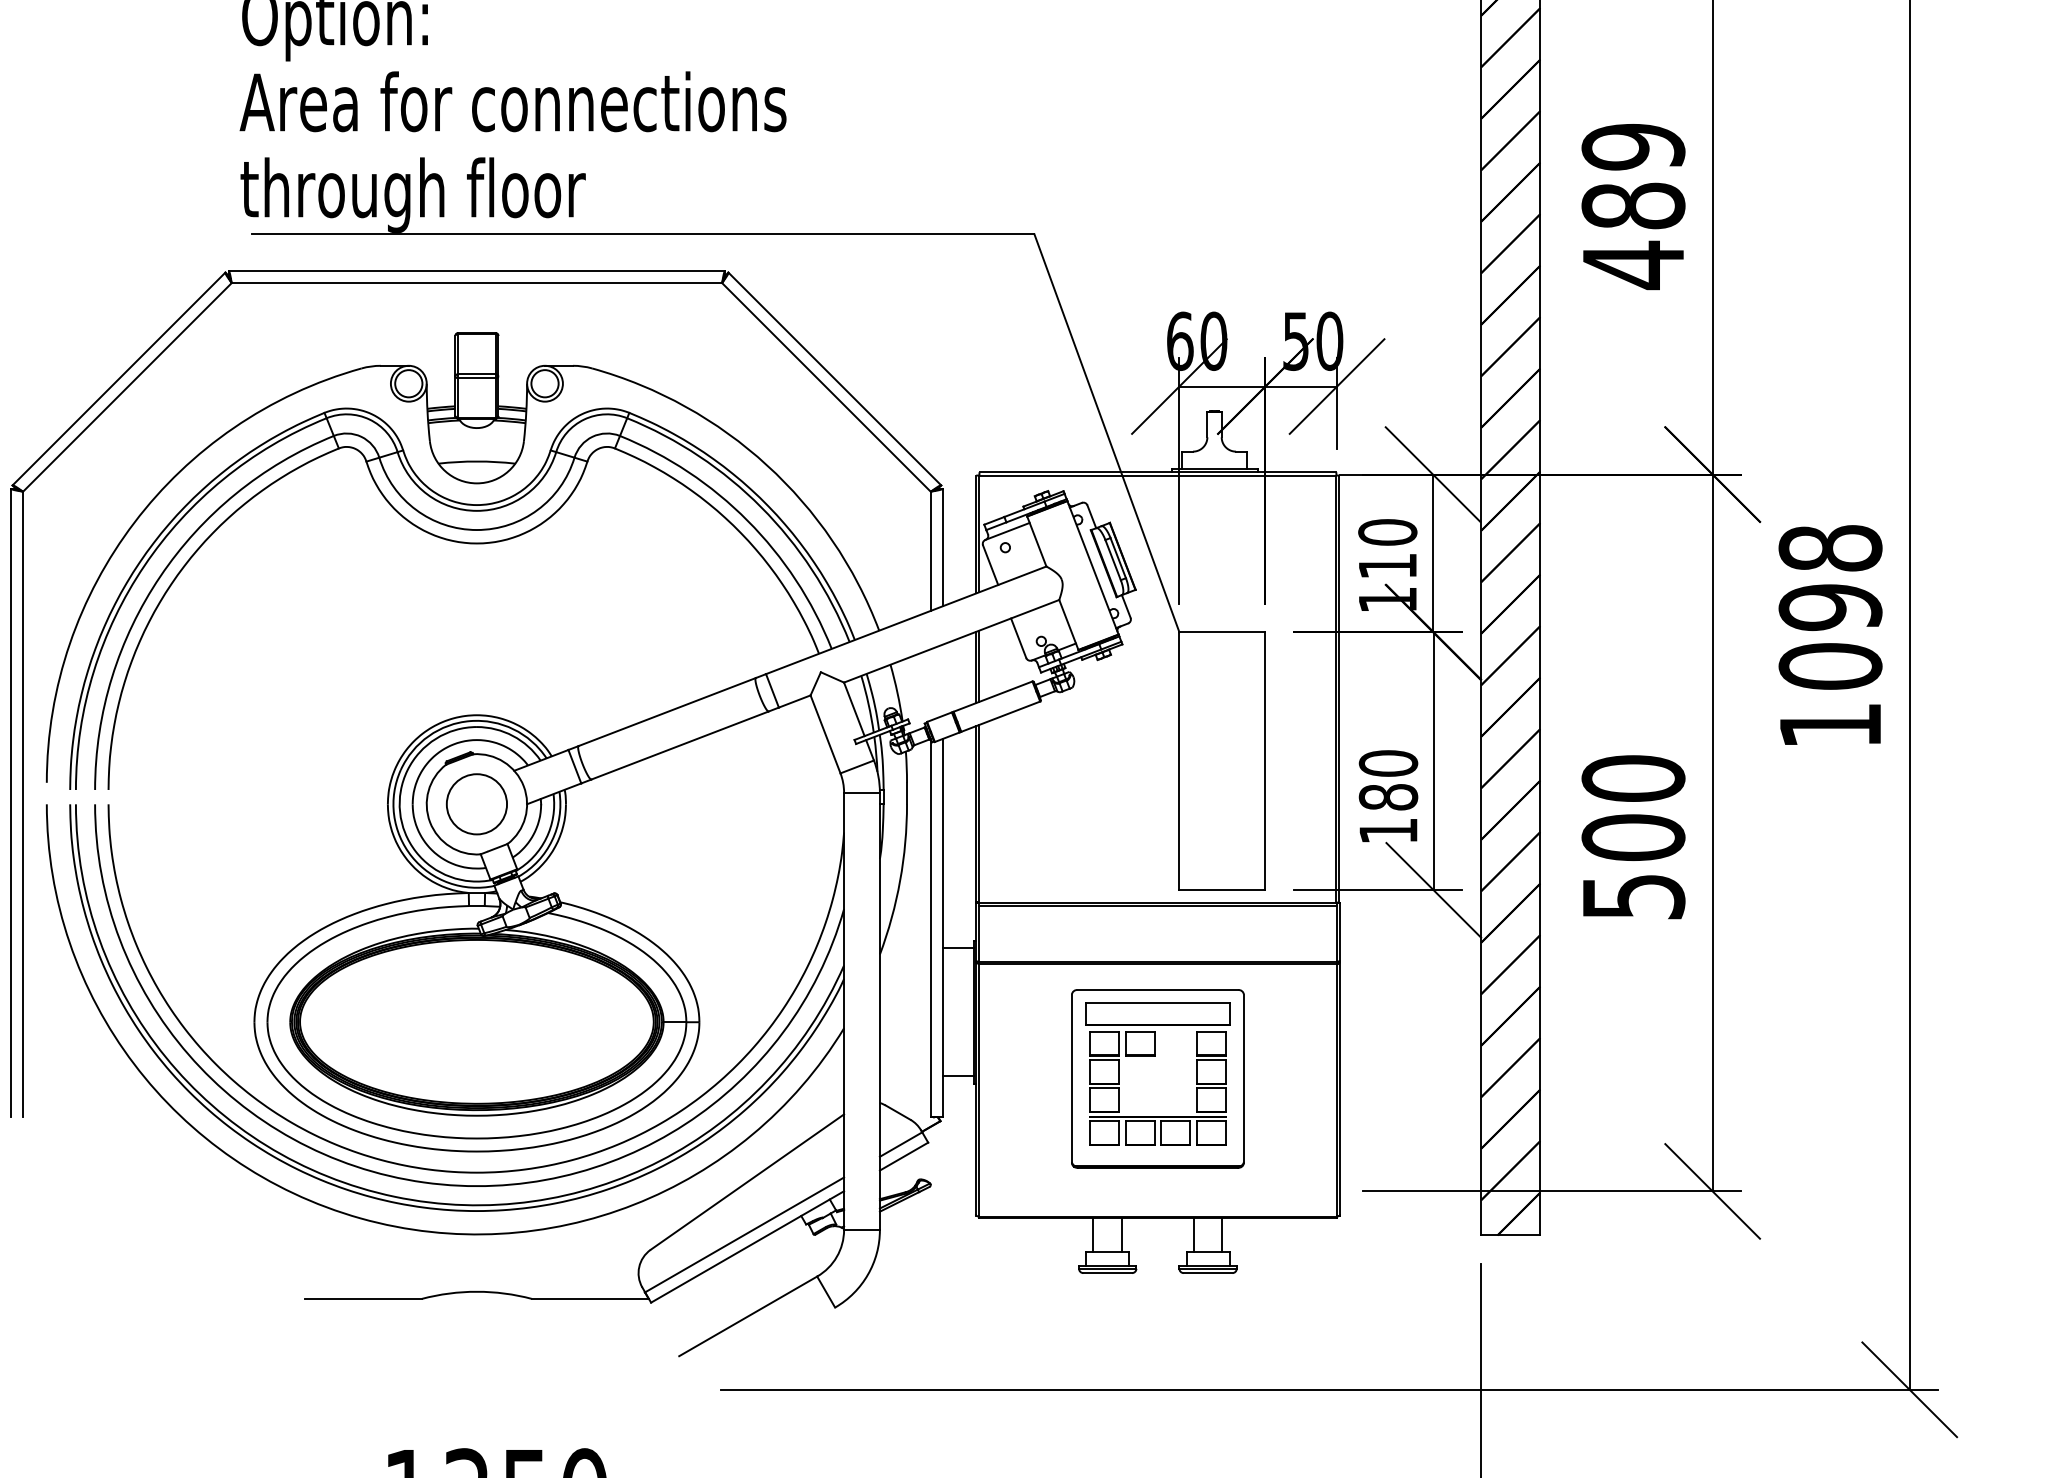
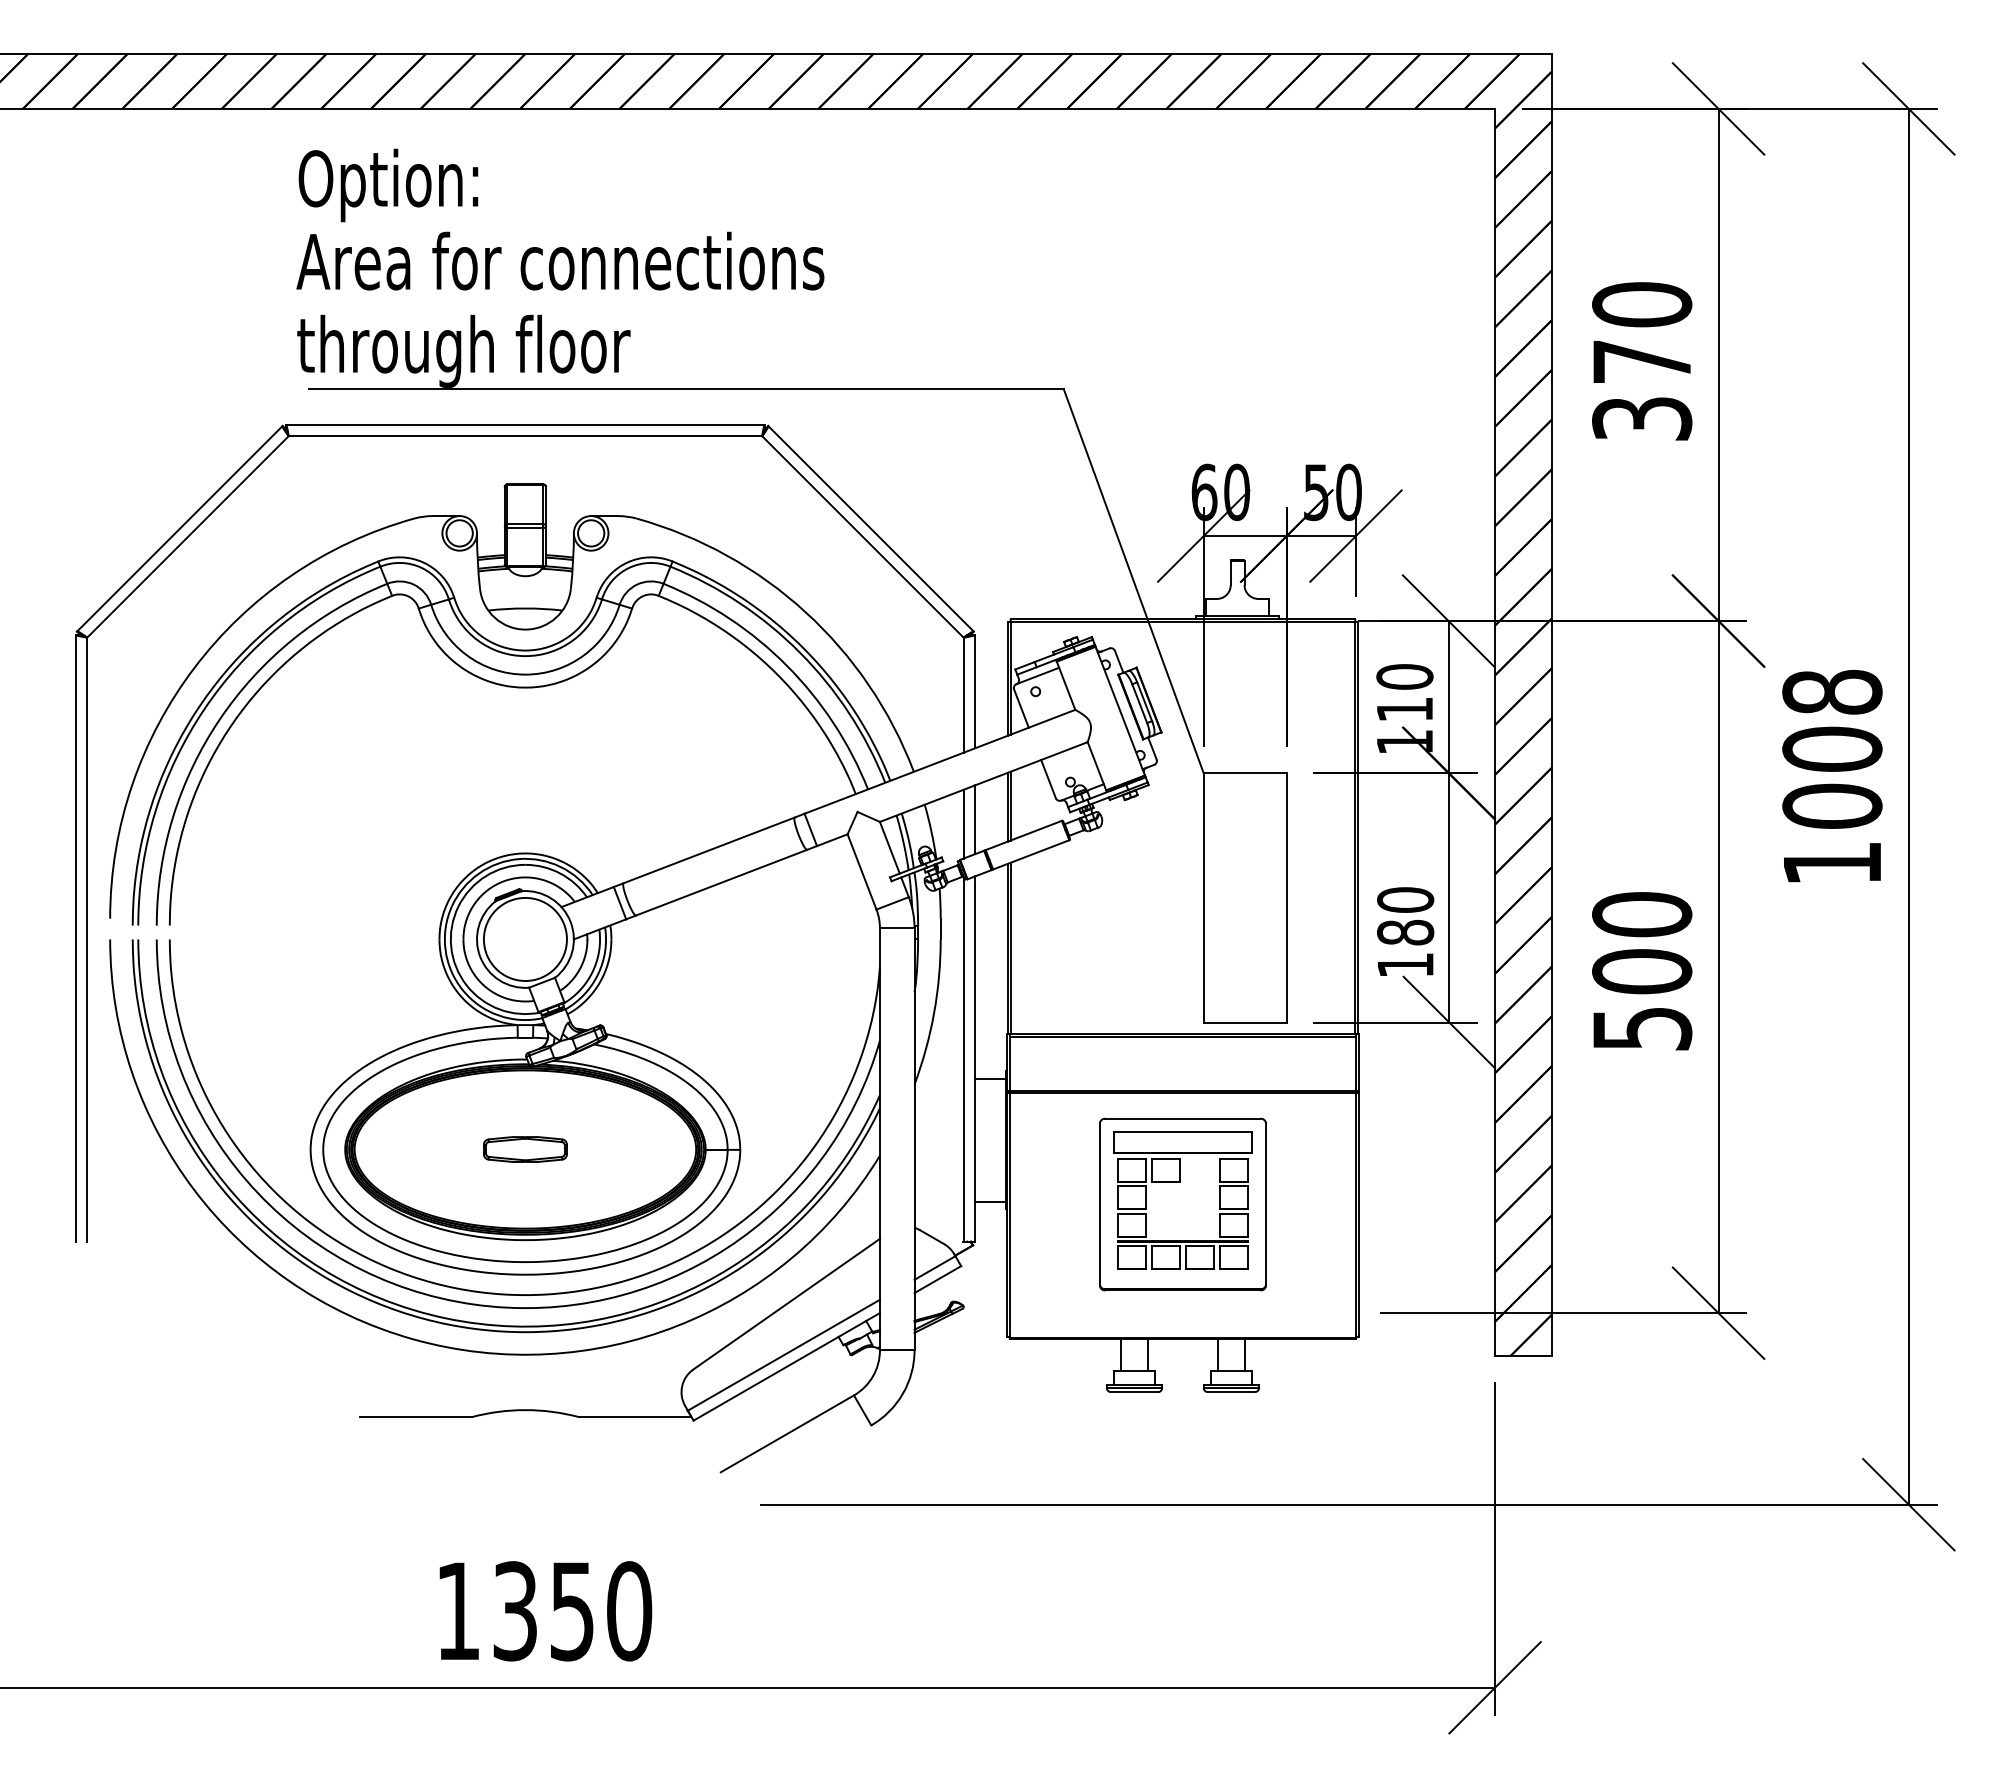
text: (1633, 206) -> (1642, 362), 489 -> 370
text: (1830, 607) -> (1832, 749), 1098 -> 1008
line: (943, 680) -> (975, 819), added
line: (930, 684) -> (963, 823), added
circle: (475, 803) -> (524, 938), size x1.43
part: (476, 1021) -> (525, 1149), added

